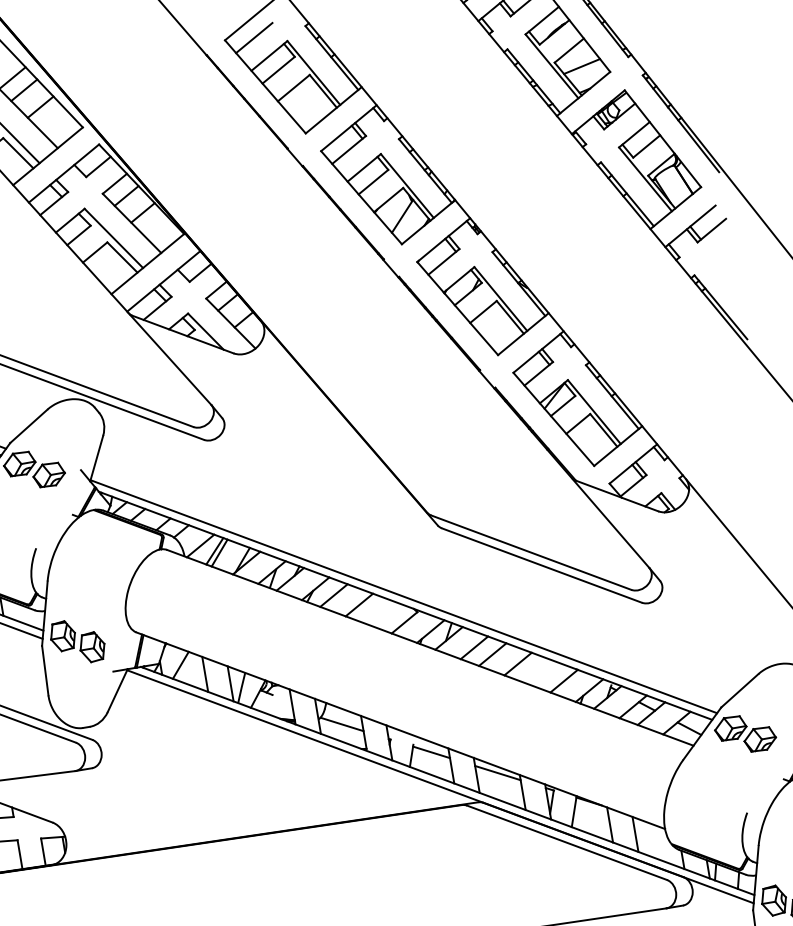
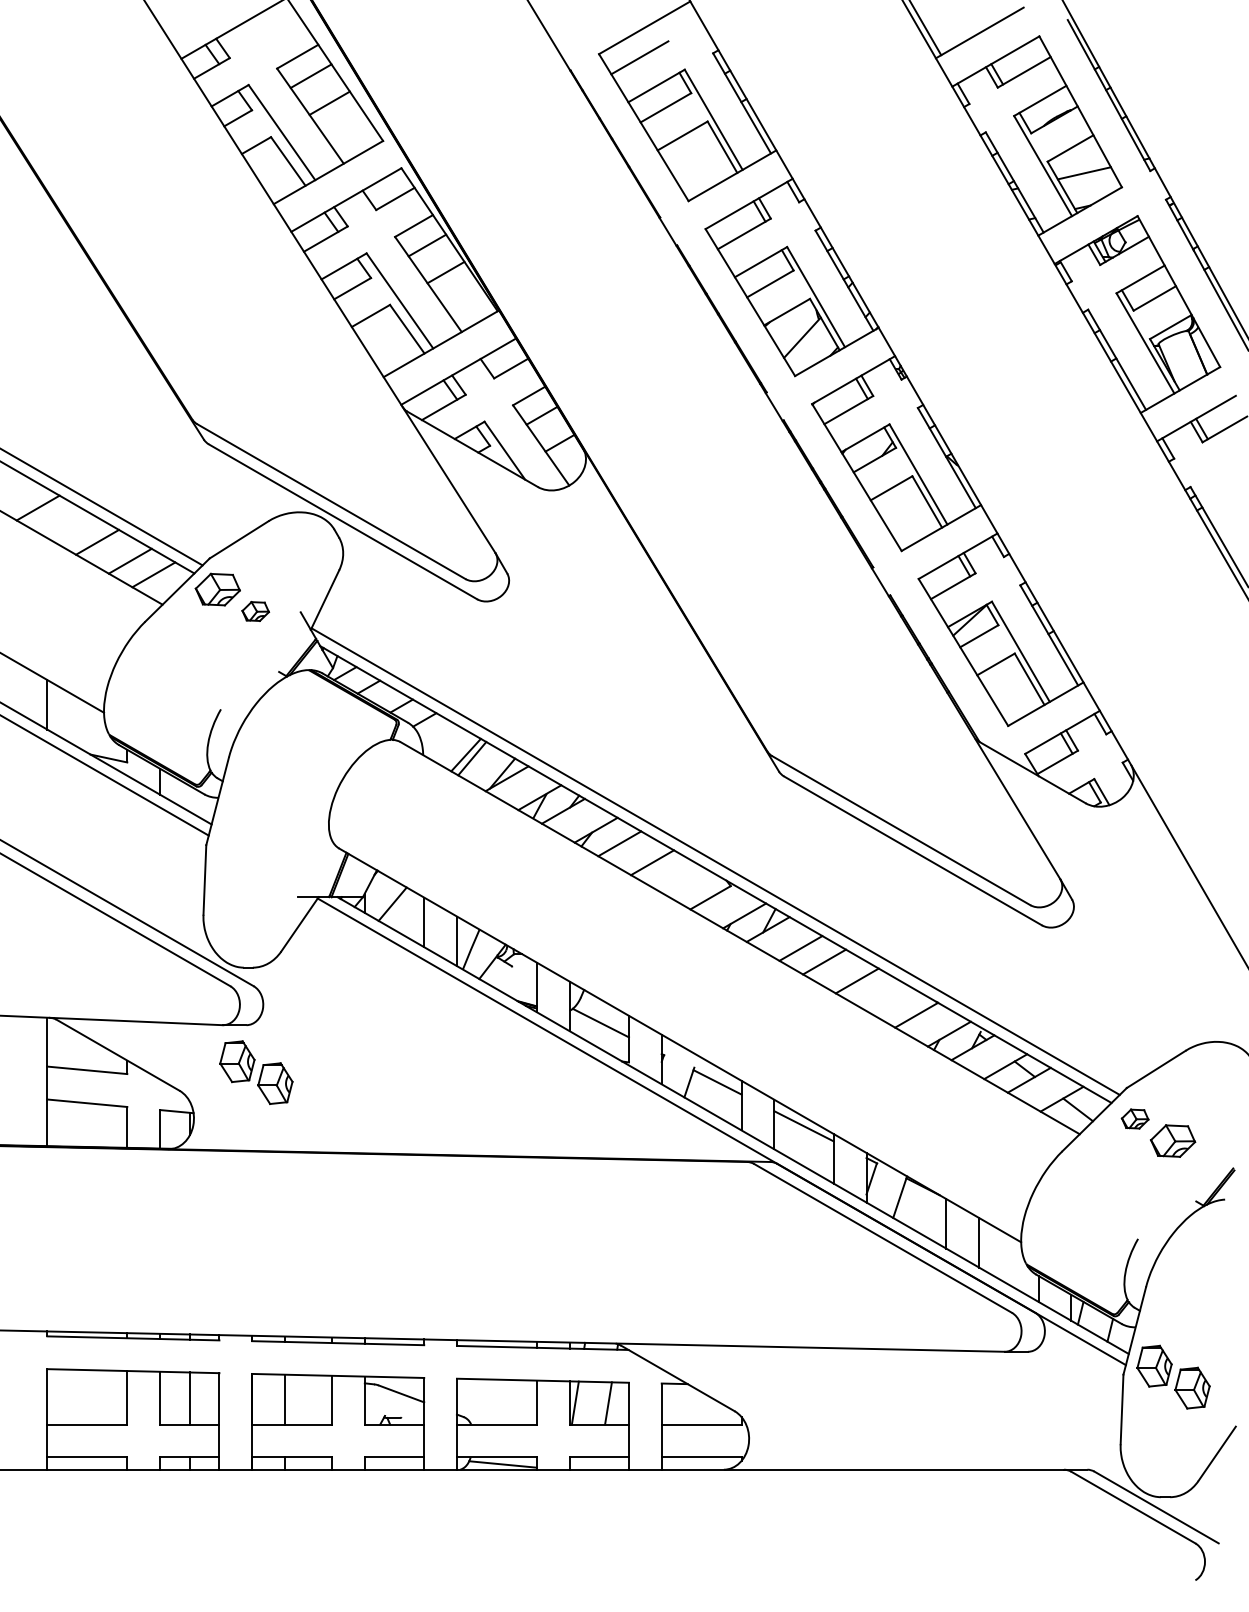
part: (48, 475) -> (255, 611), size x0.6
line: (200, 546) -> (447, 744), removed
part: (77, 641) -> (256, 1072), moved
part: (731, 727) -> (1135, 1118), size x0.6

